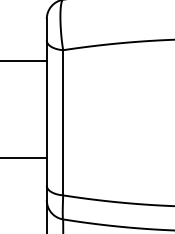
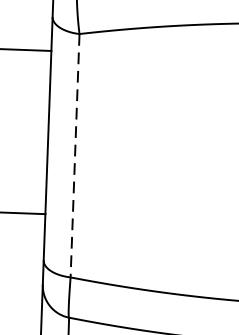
line: (63, 122) -> (75, 155), solid -> dashed

